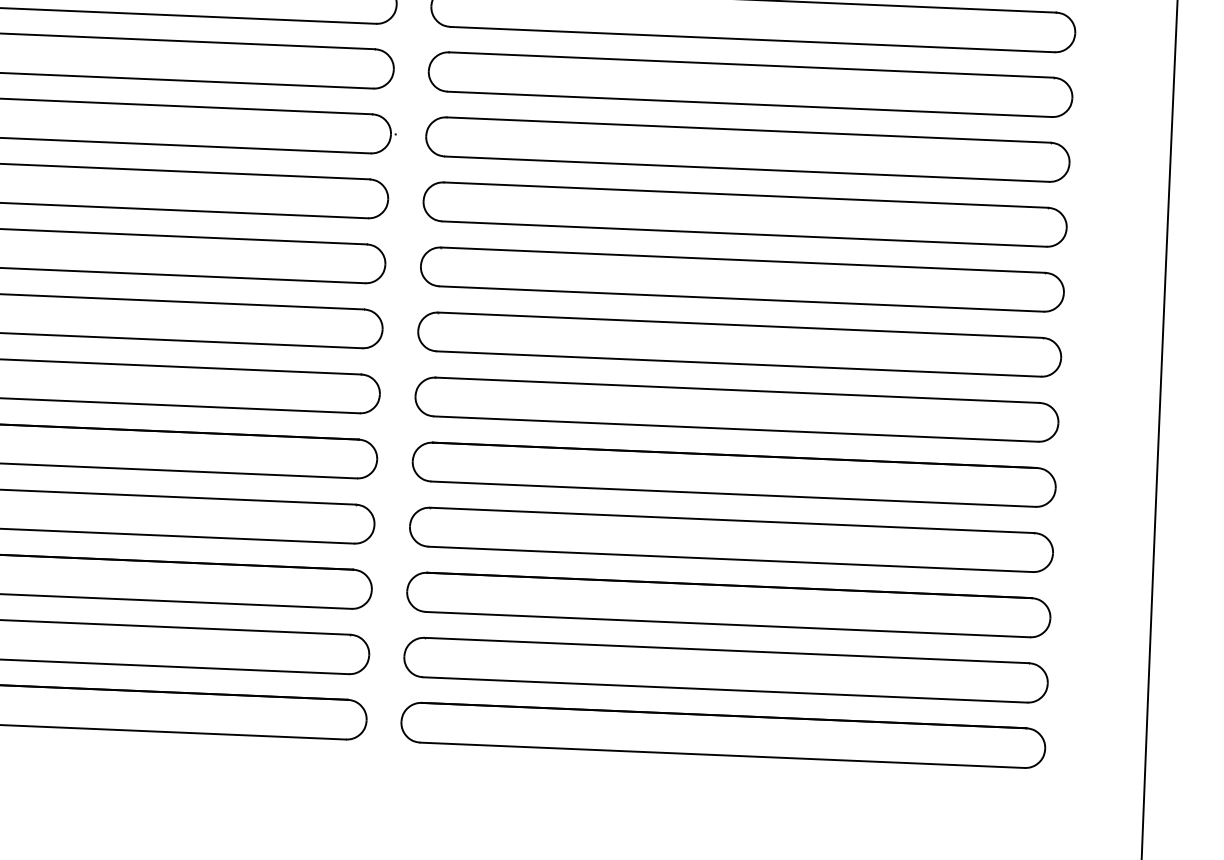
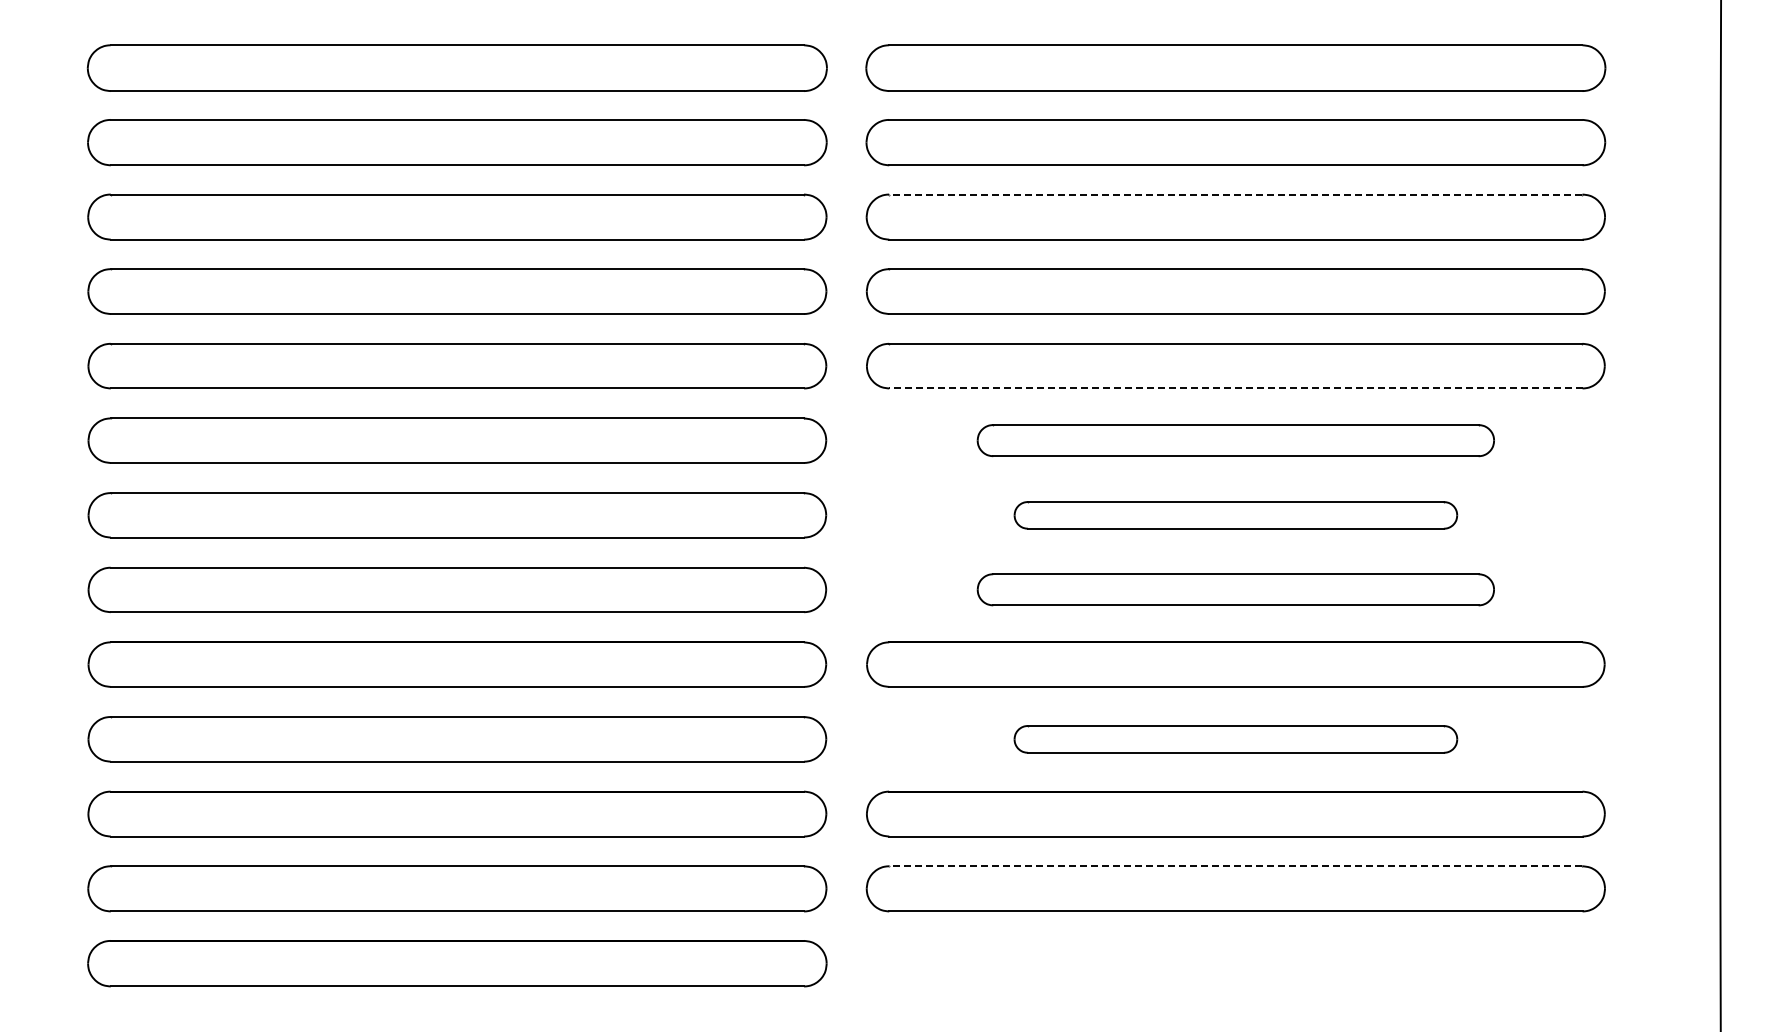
line: (751, 64) -> (1235, 194), solid -> dashed
line: (744, 234) -> (1235, 388), solid -> dashed
part: (742, 279) -> (1235, 440), size x0.7
part: (739, 344) -> (1235, 515), size x0.6
part: (736, 409) -> (1235, 589), size x0.7
part: (731, 540) -> (1235, 739), size x0.6
line: (726, 650) -> (1235, 866), solid -> dashed
part: (723, 735) -> (1235, 963), removed

